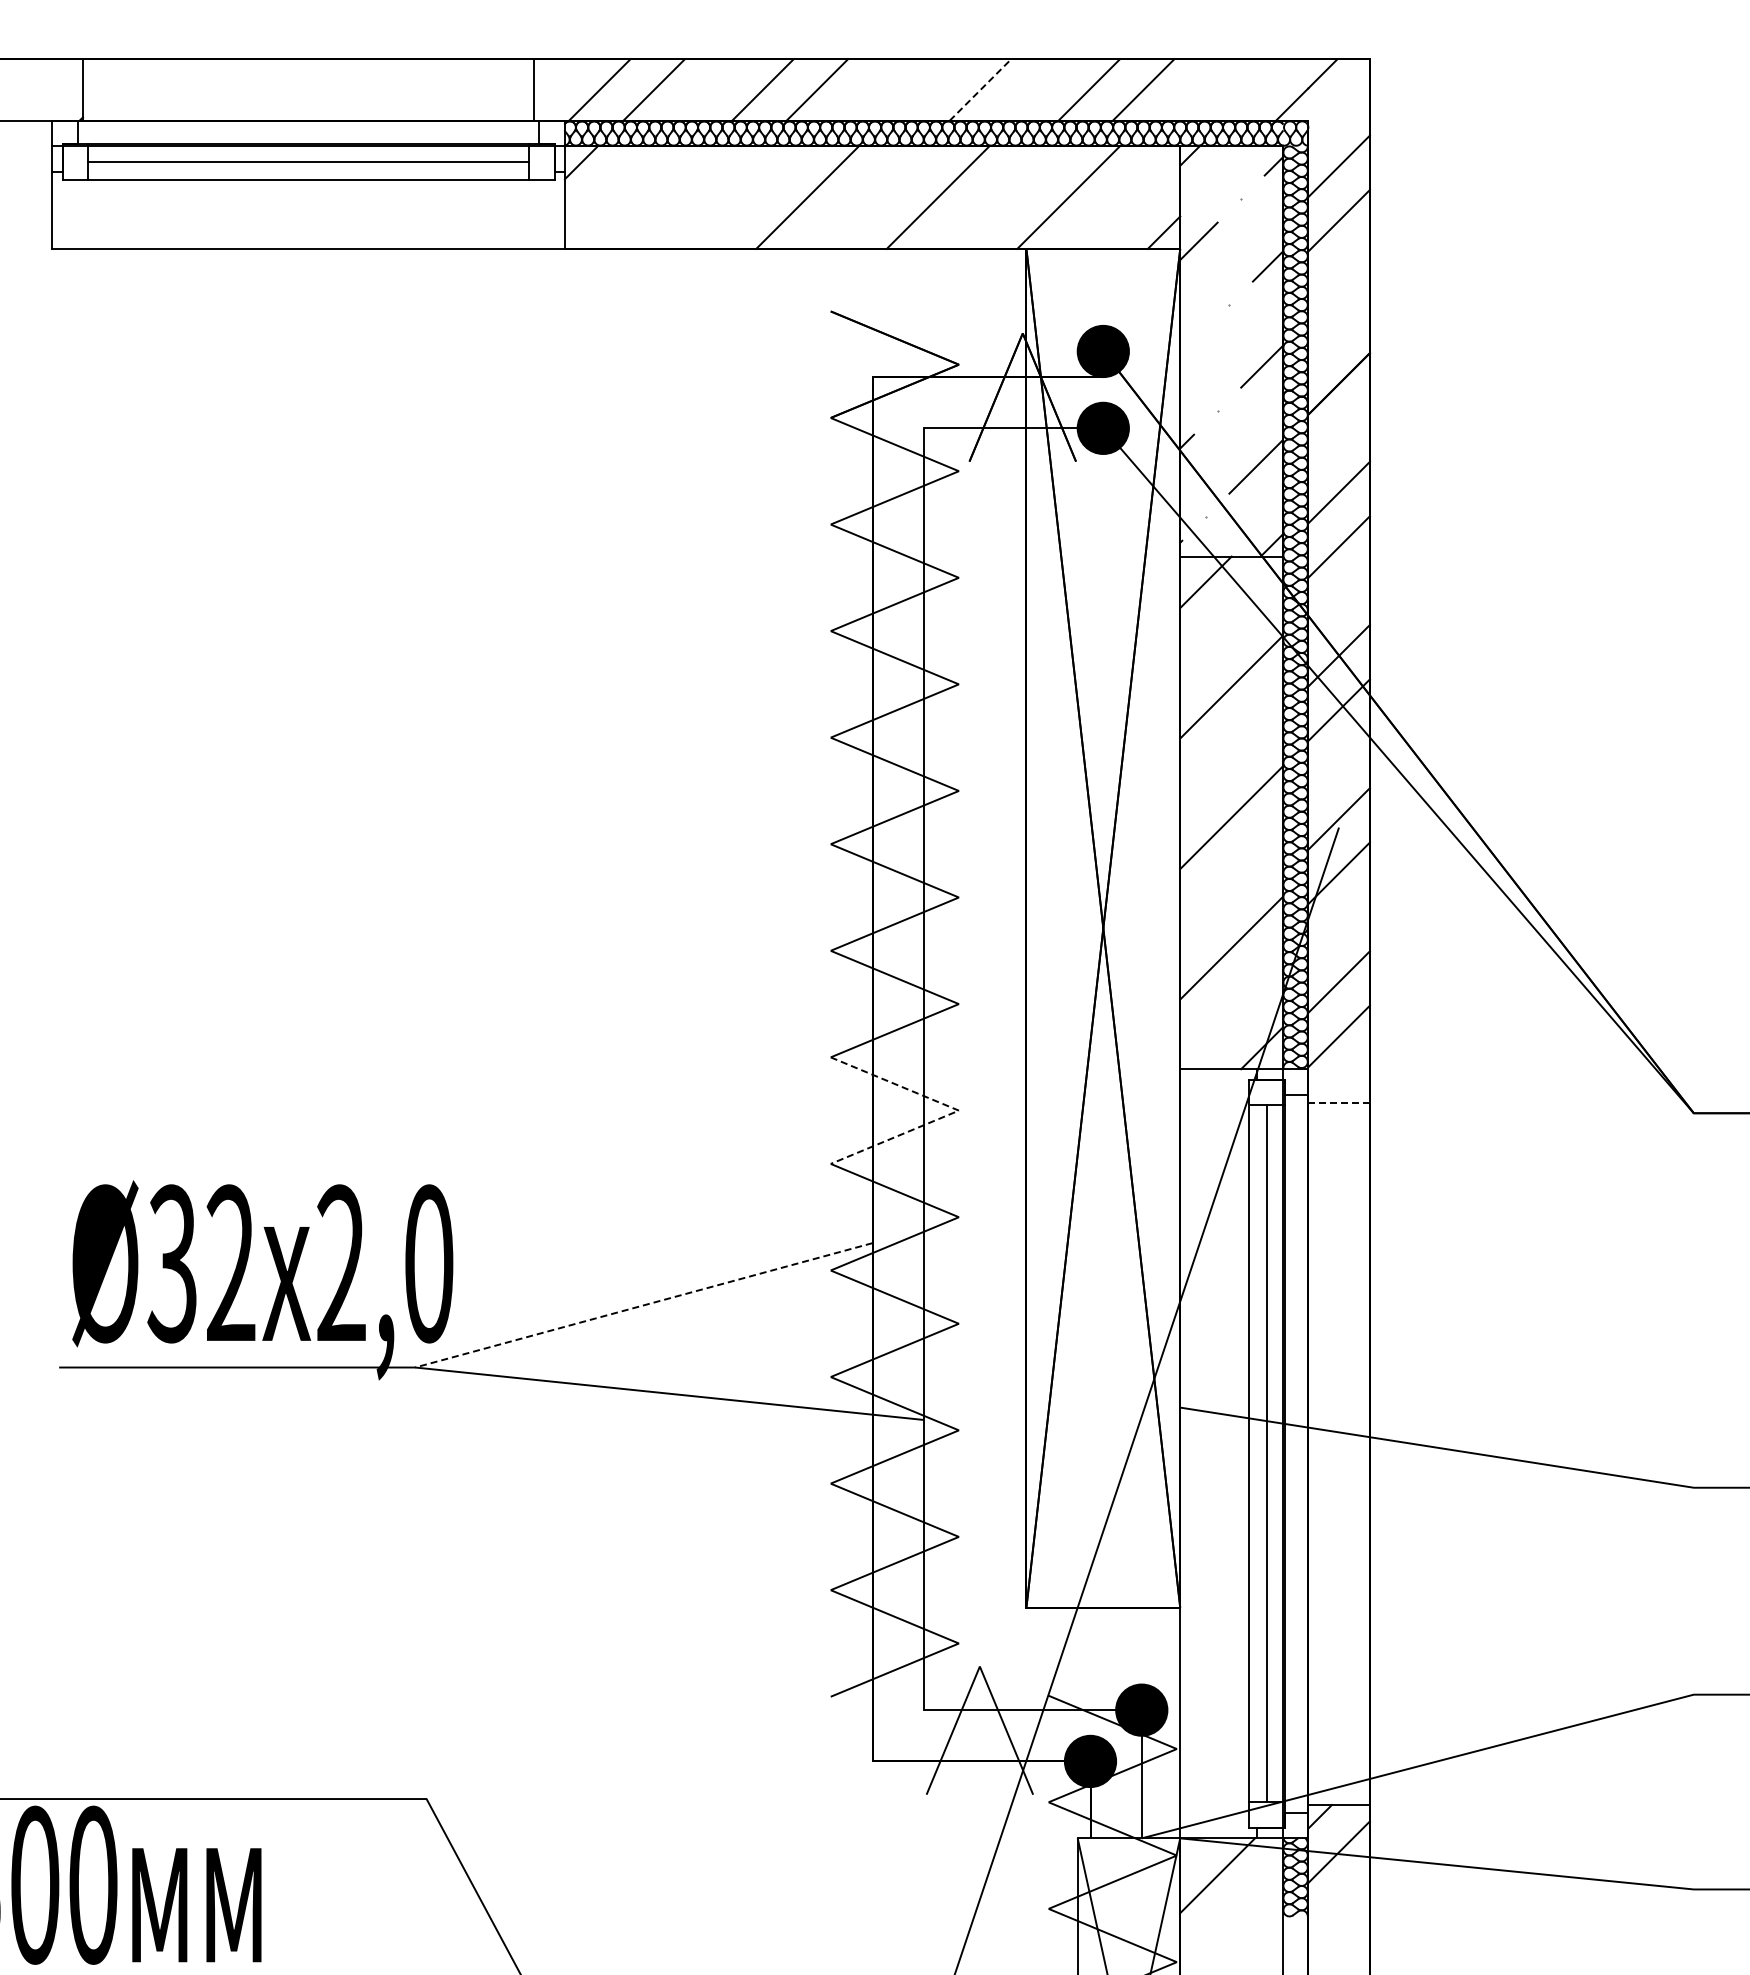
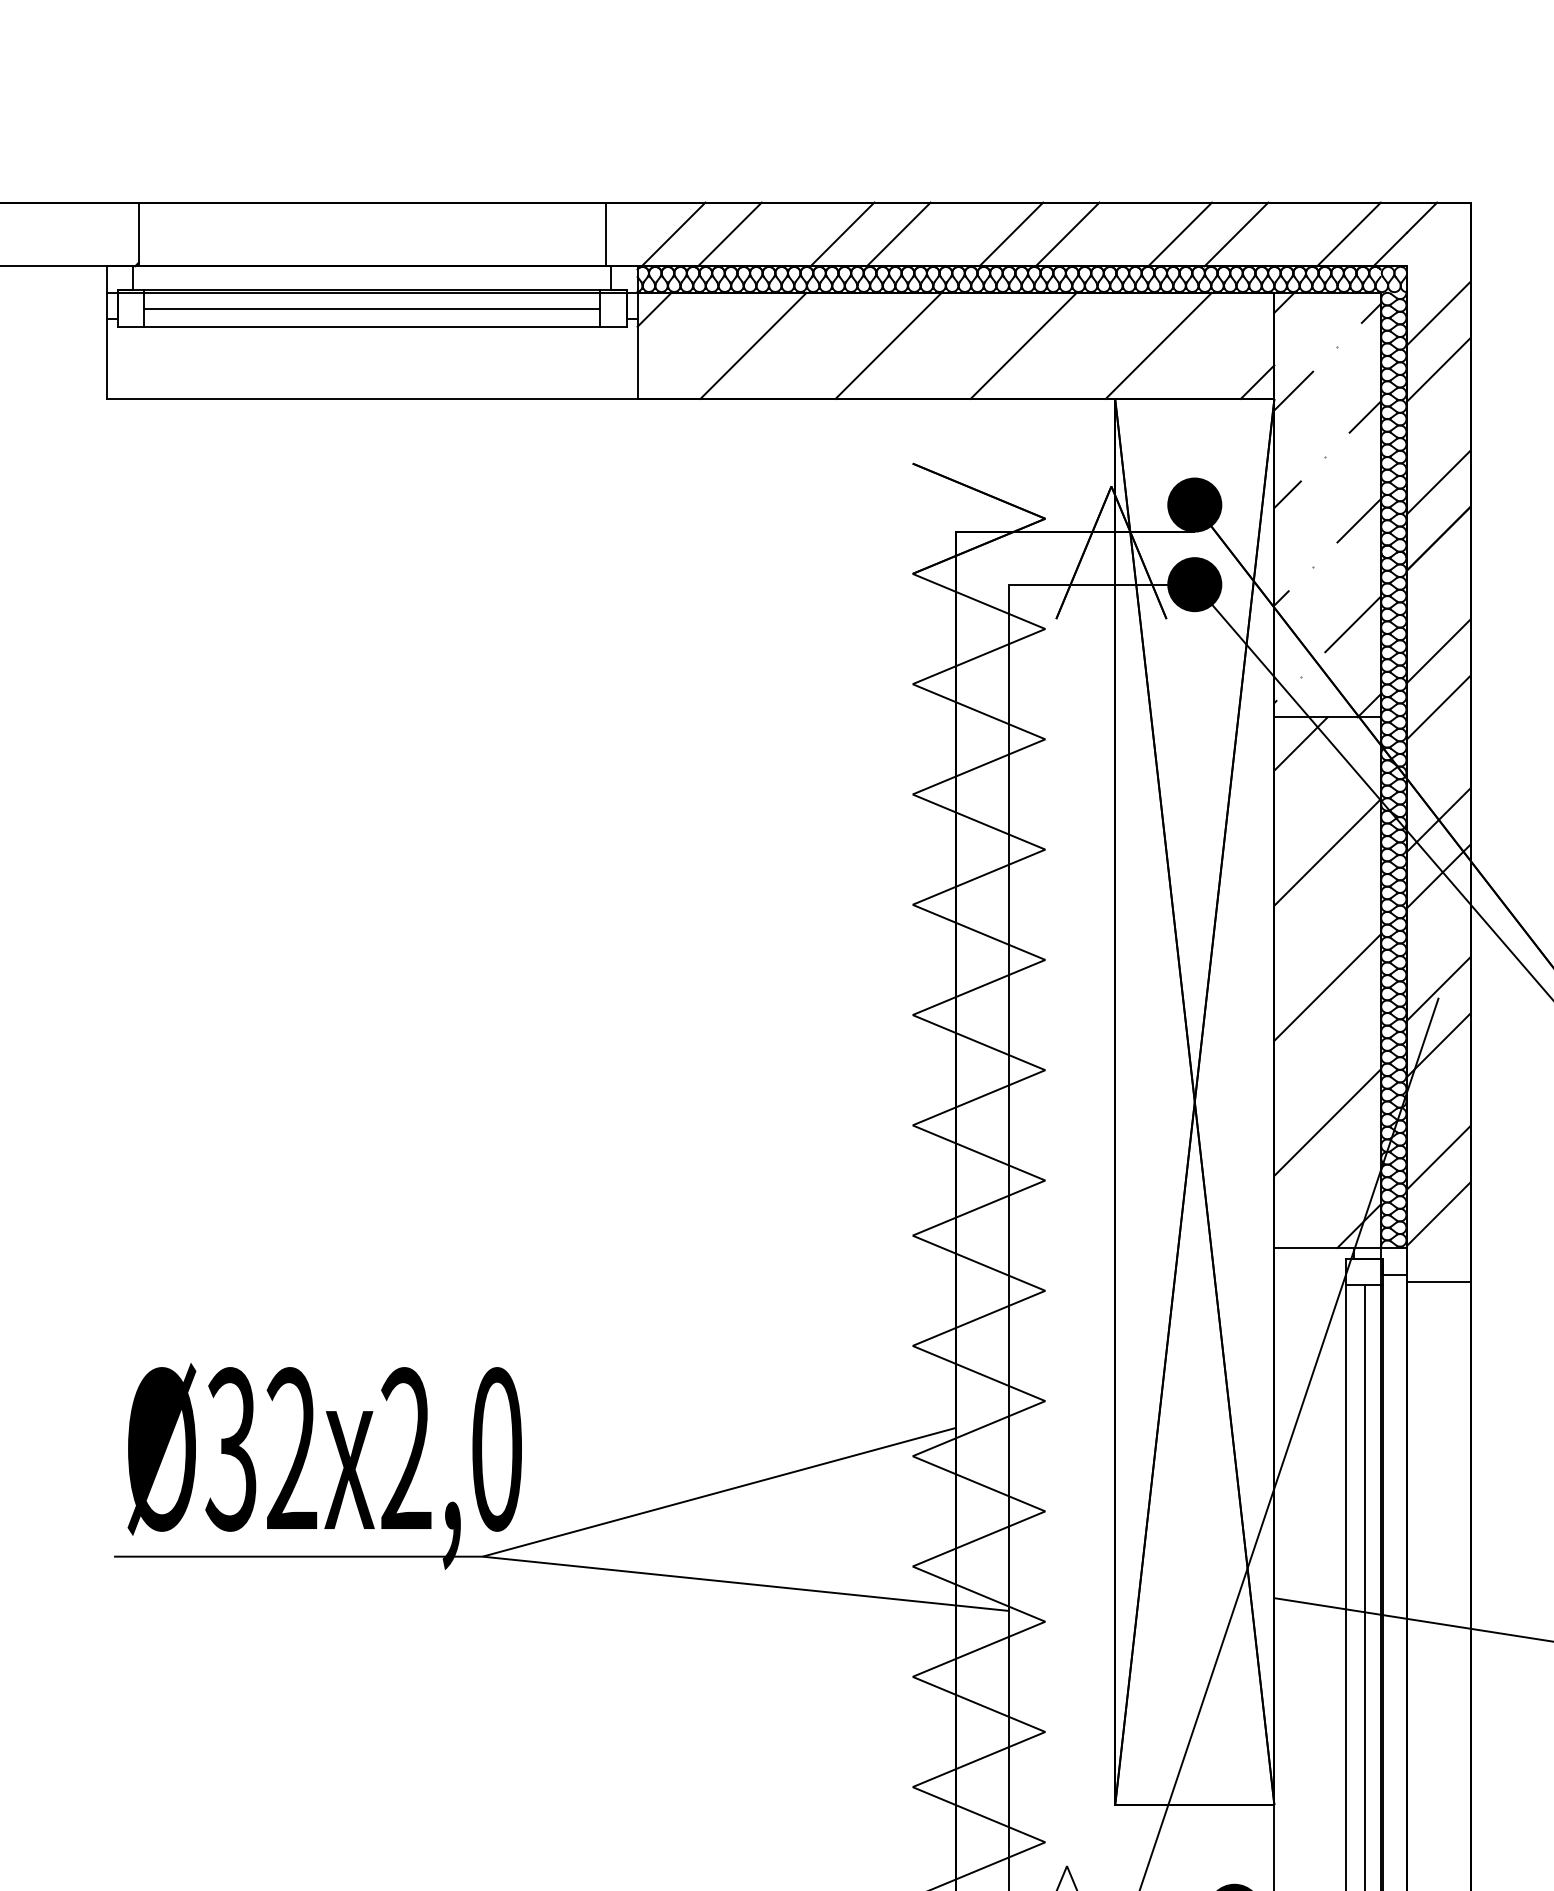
line: (925, 89) -> (1010, 233), added
line: (1252, 89) -> (1349, 233), added
line: (980, 90) -> (1067, 234), dashed -> solid
line: (676, 197) -> (753, 345), added
line: (1338, 329) -> (1438, 482), added
line: (1192, 341) -> (1287, 494), added
line: (1339, 1102) -> (1439, 1282), dashed -> solid
line: (958, 1110) -> (1044, 1290), dashed -> solid
line: (643, 1305) -> (718, 1492), dashed -> solid

